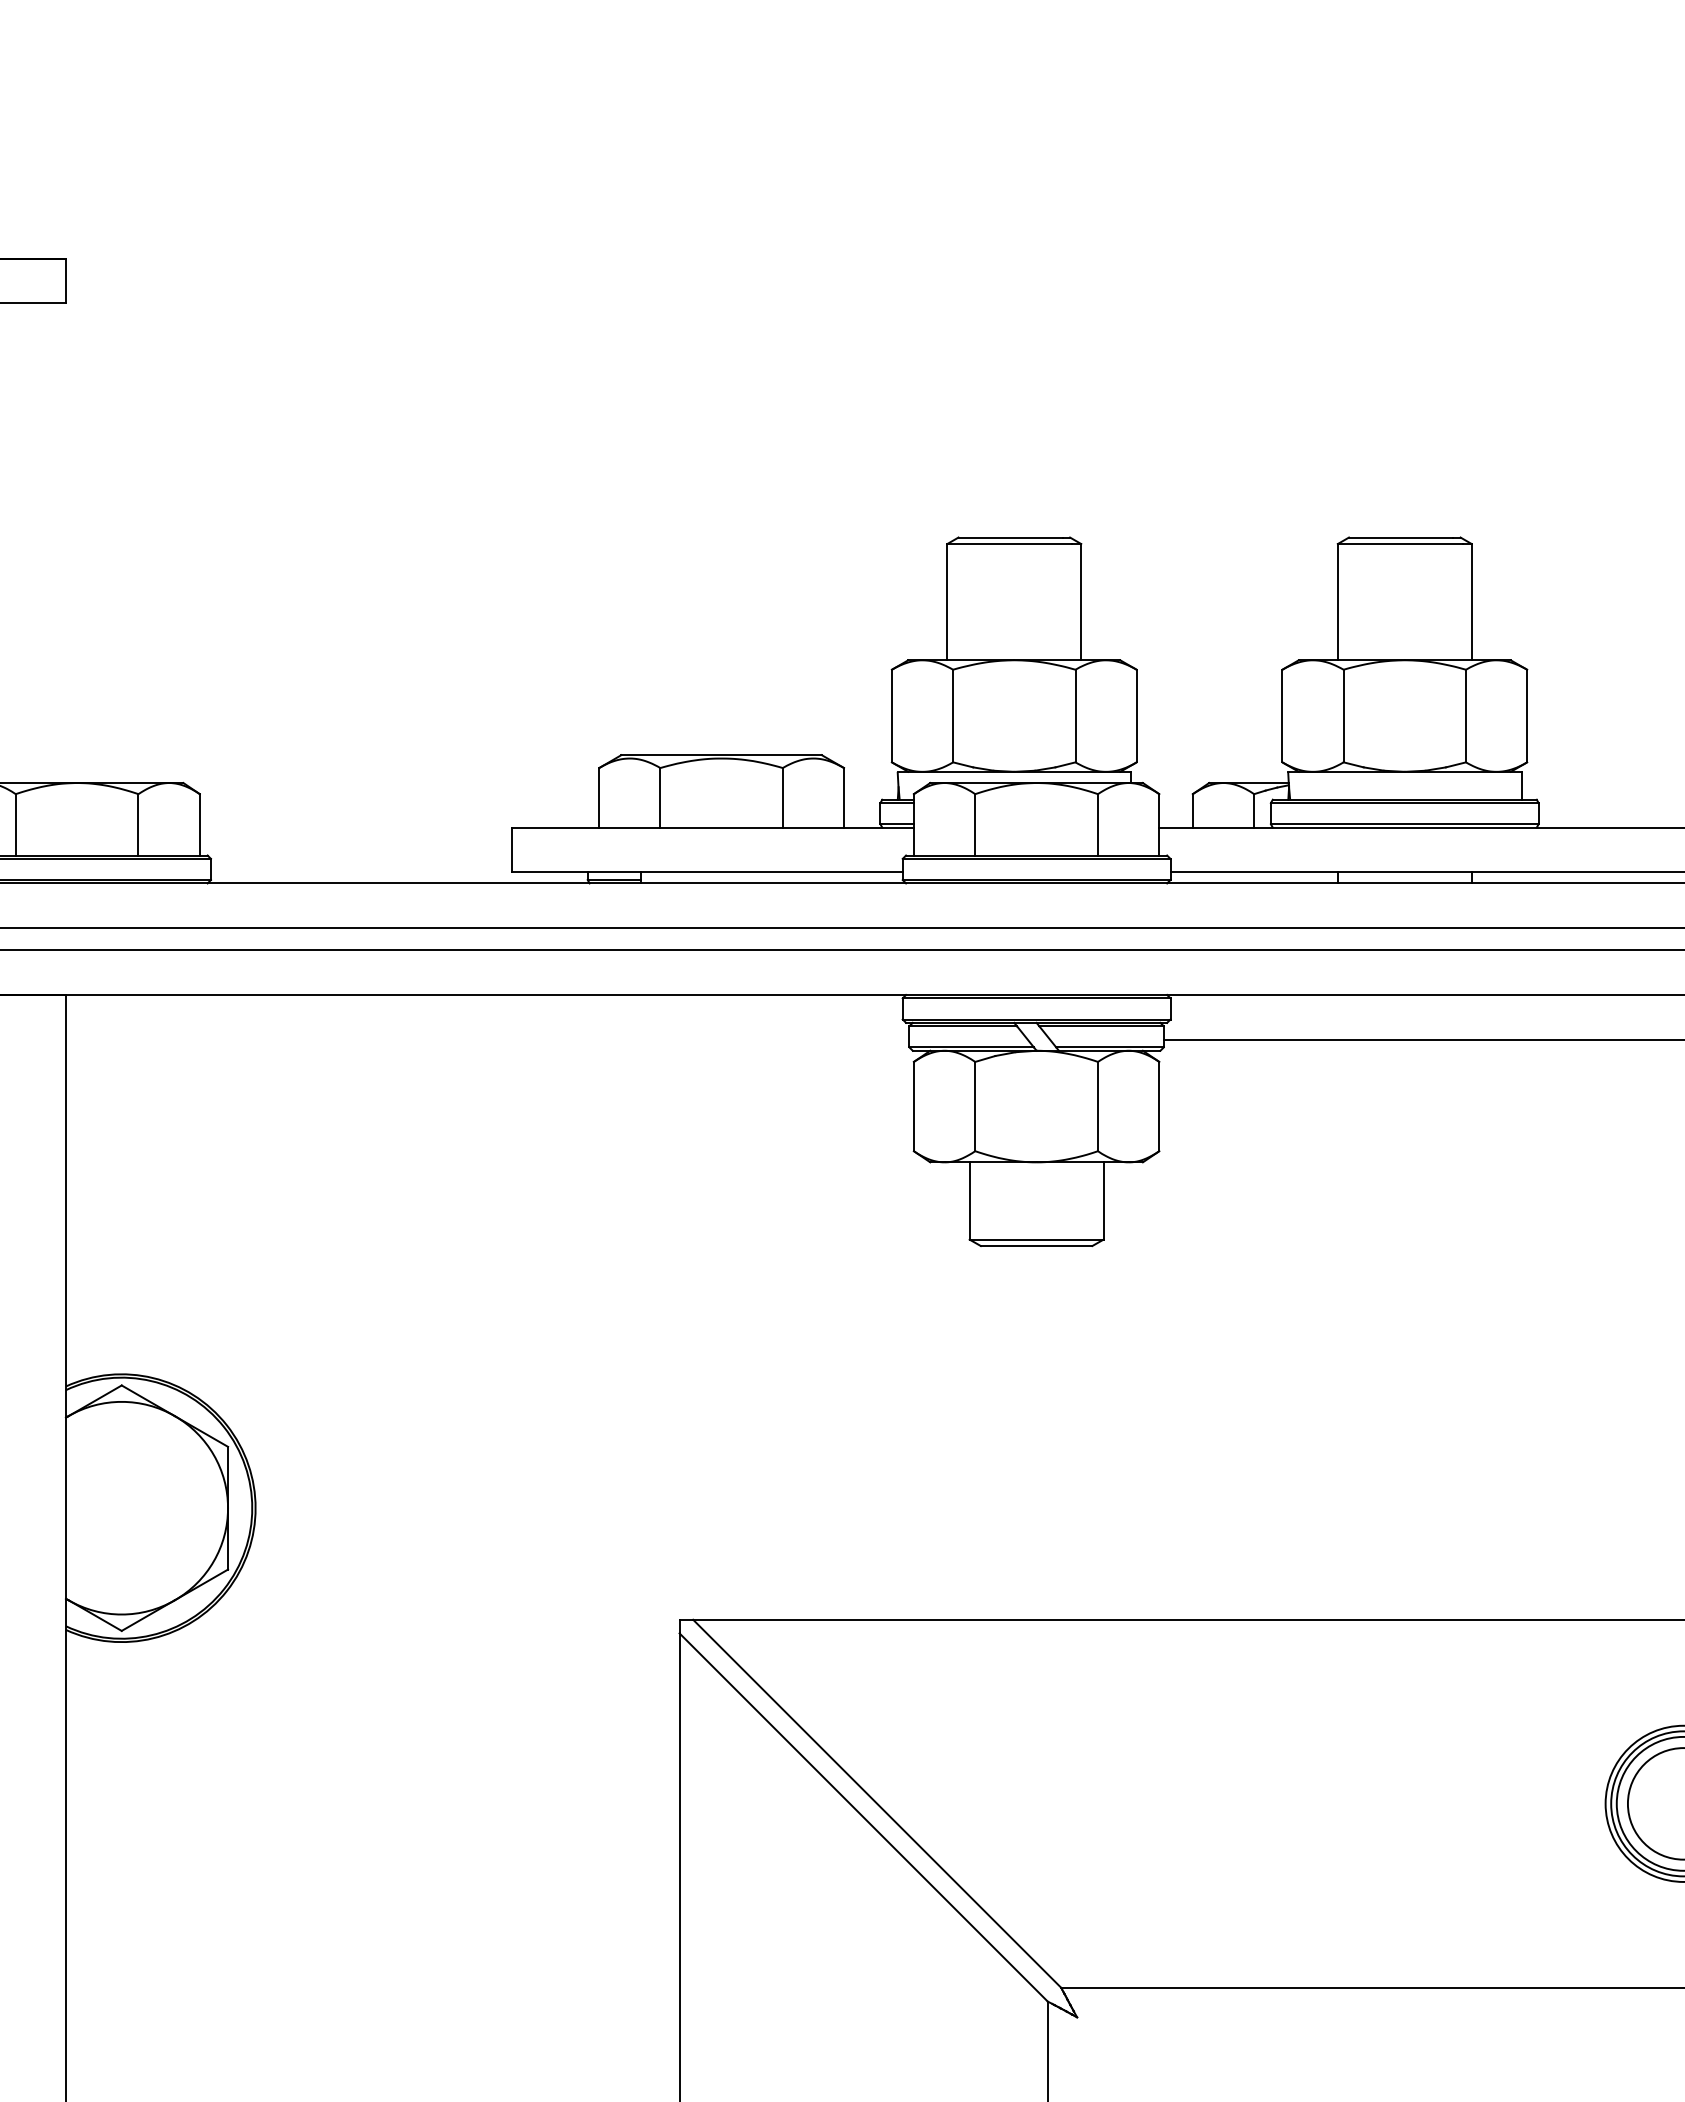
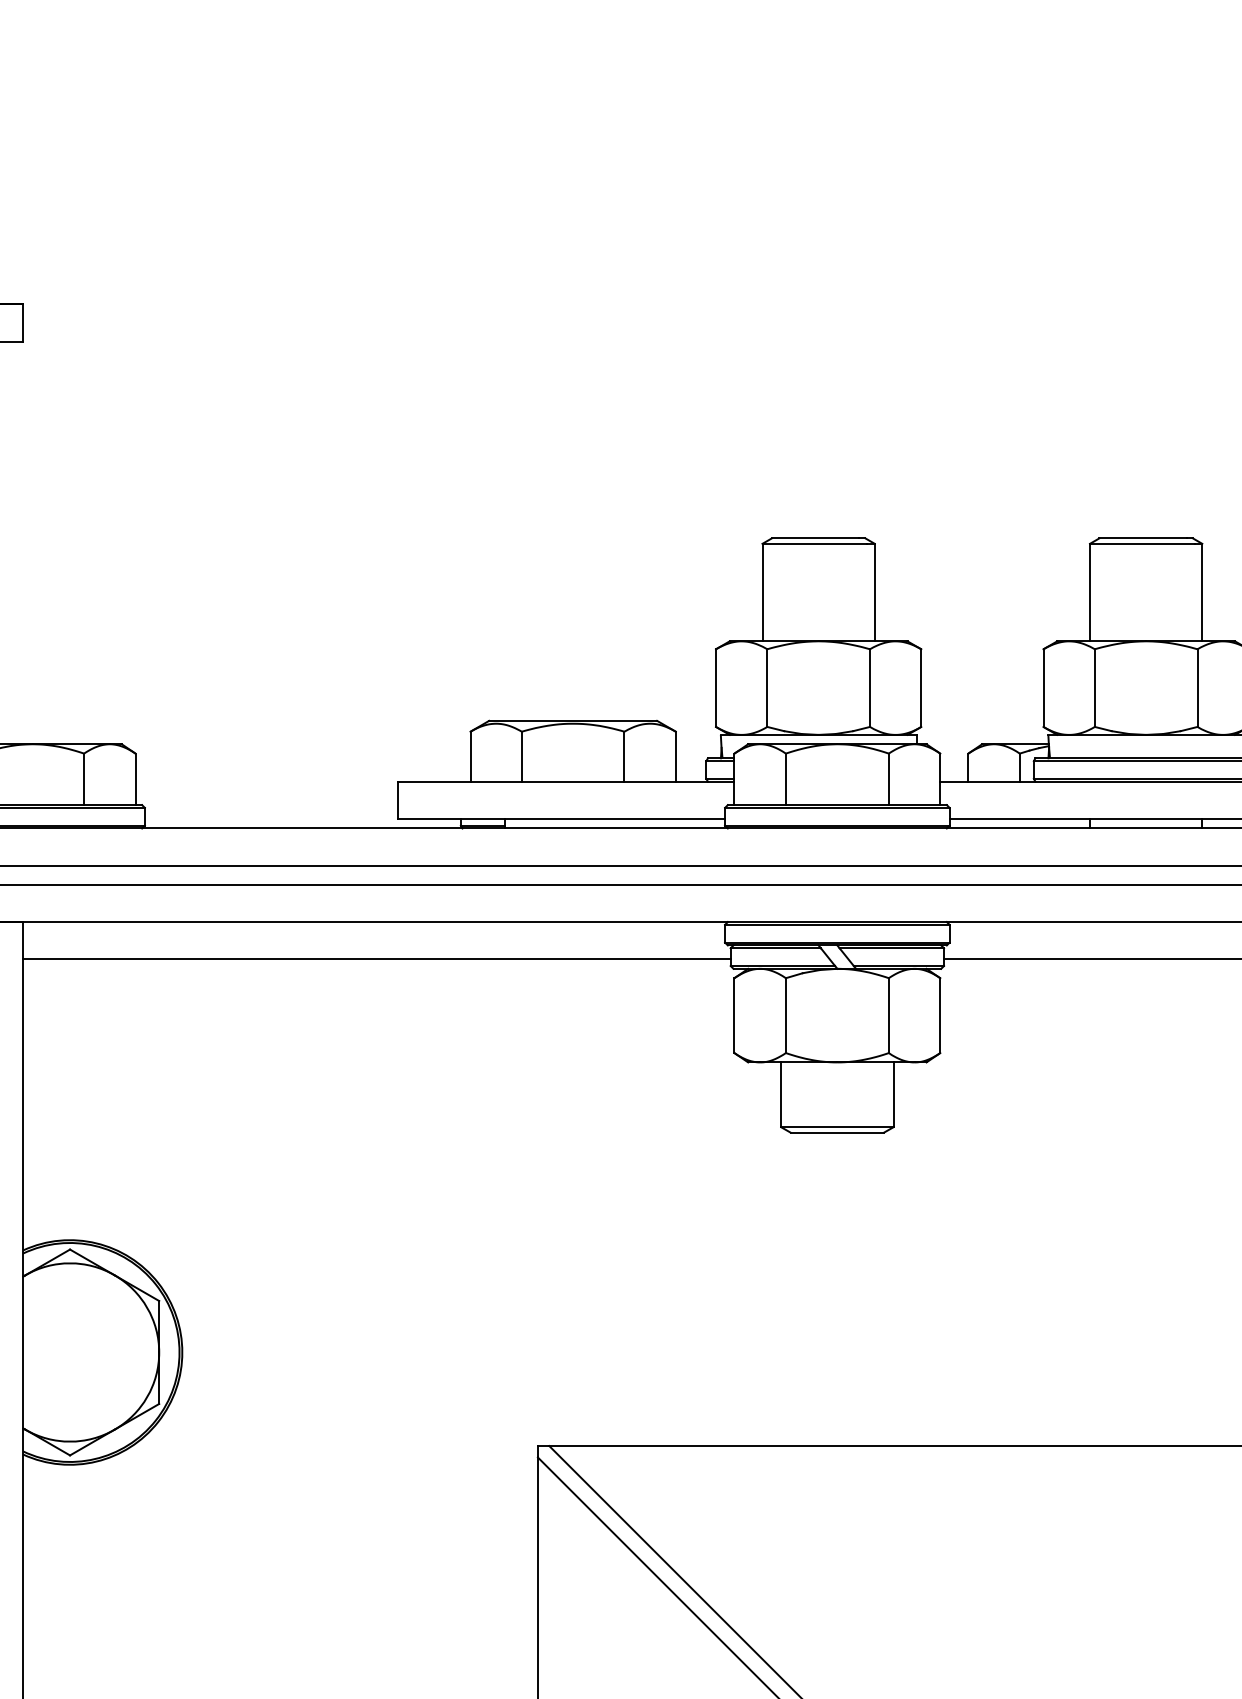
line: (487, 1039) -> (376, 959), added

